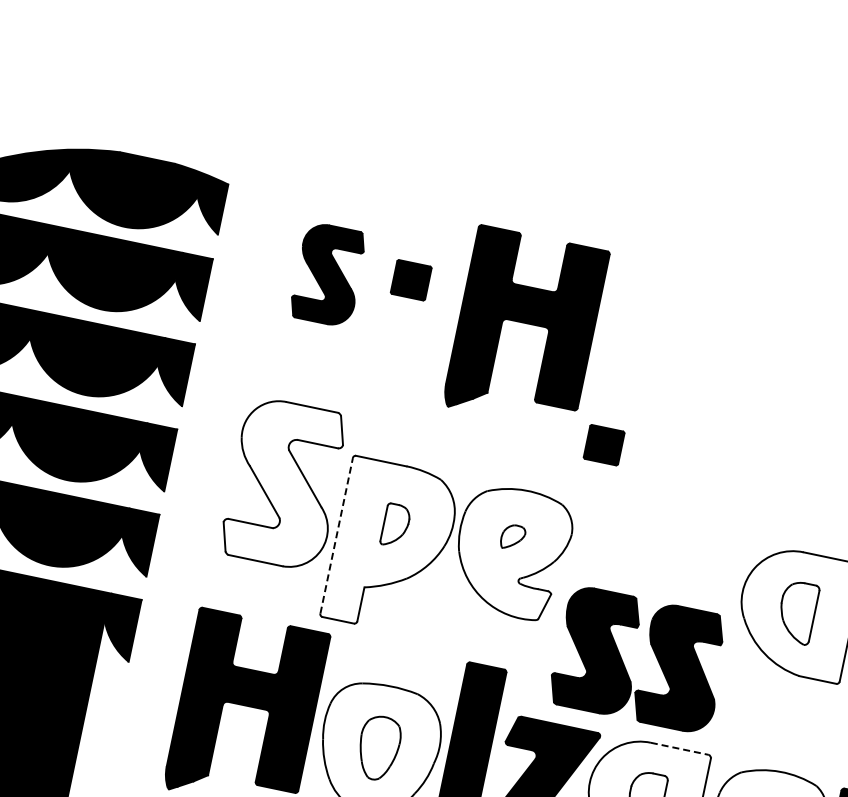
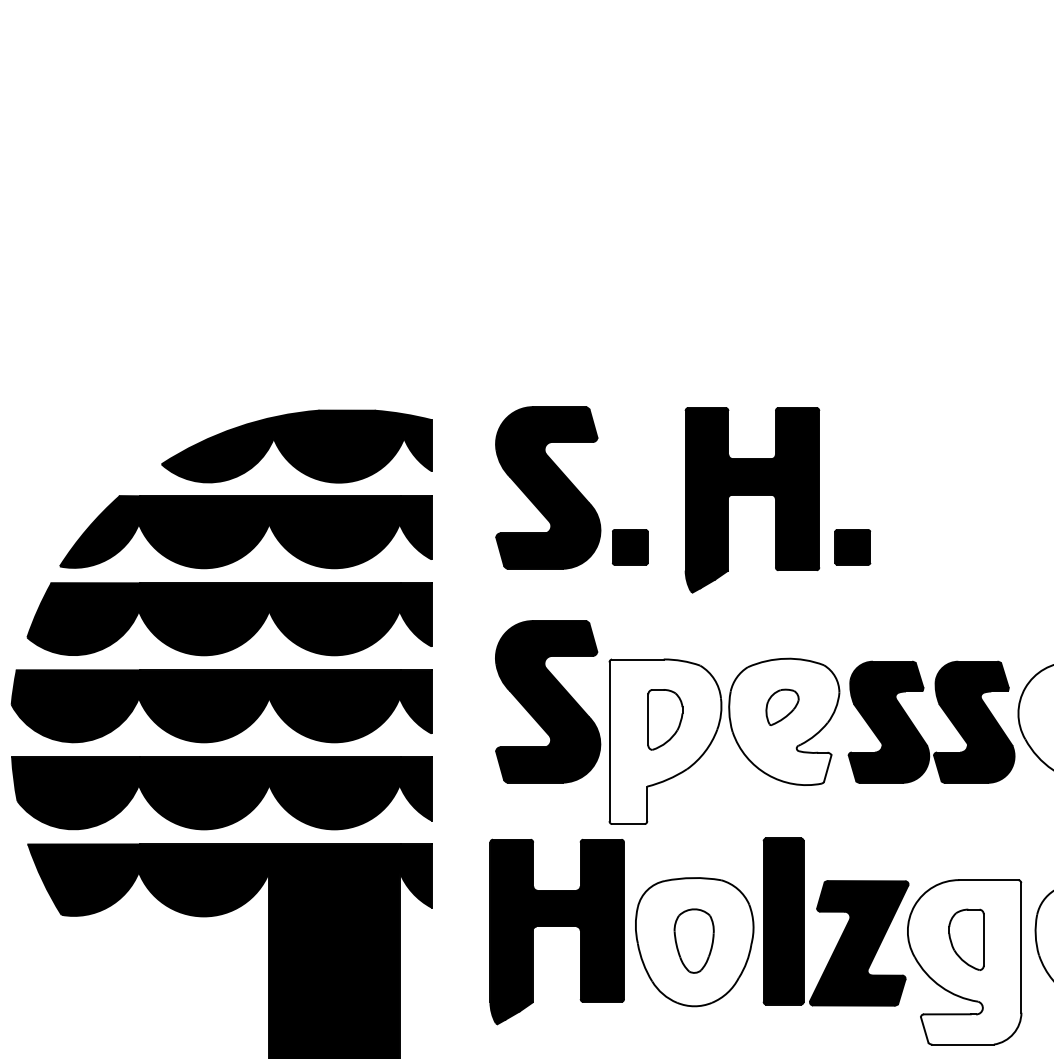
part: (328, 274) -> (548, 487), size x1.67
part: (411, 280) -> (630, 547), moved
part: (603, 445) -> (852, 547), moved
fill: (284, 483) -> (547, 701), added
part: (395, 525) -> (665, 719), size x1.43
line: (336, 535) -> (609, 741), dashed -> solid
part: (513, 536) -> (782, 706), size x1.43
part: (654, 653) -> (944, 713), moved
line: (680, 749) -> (989, 880), dashed -> solid

